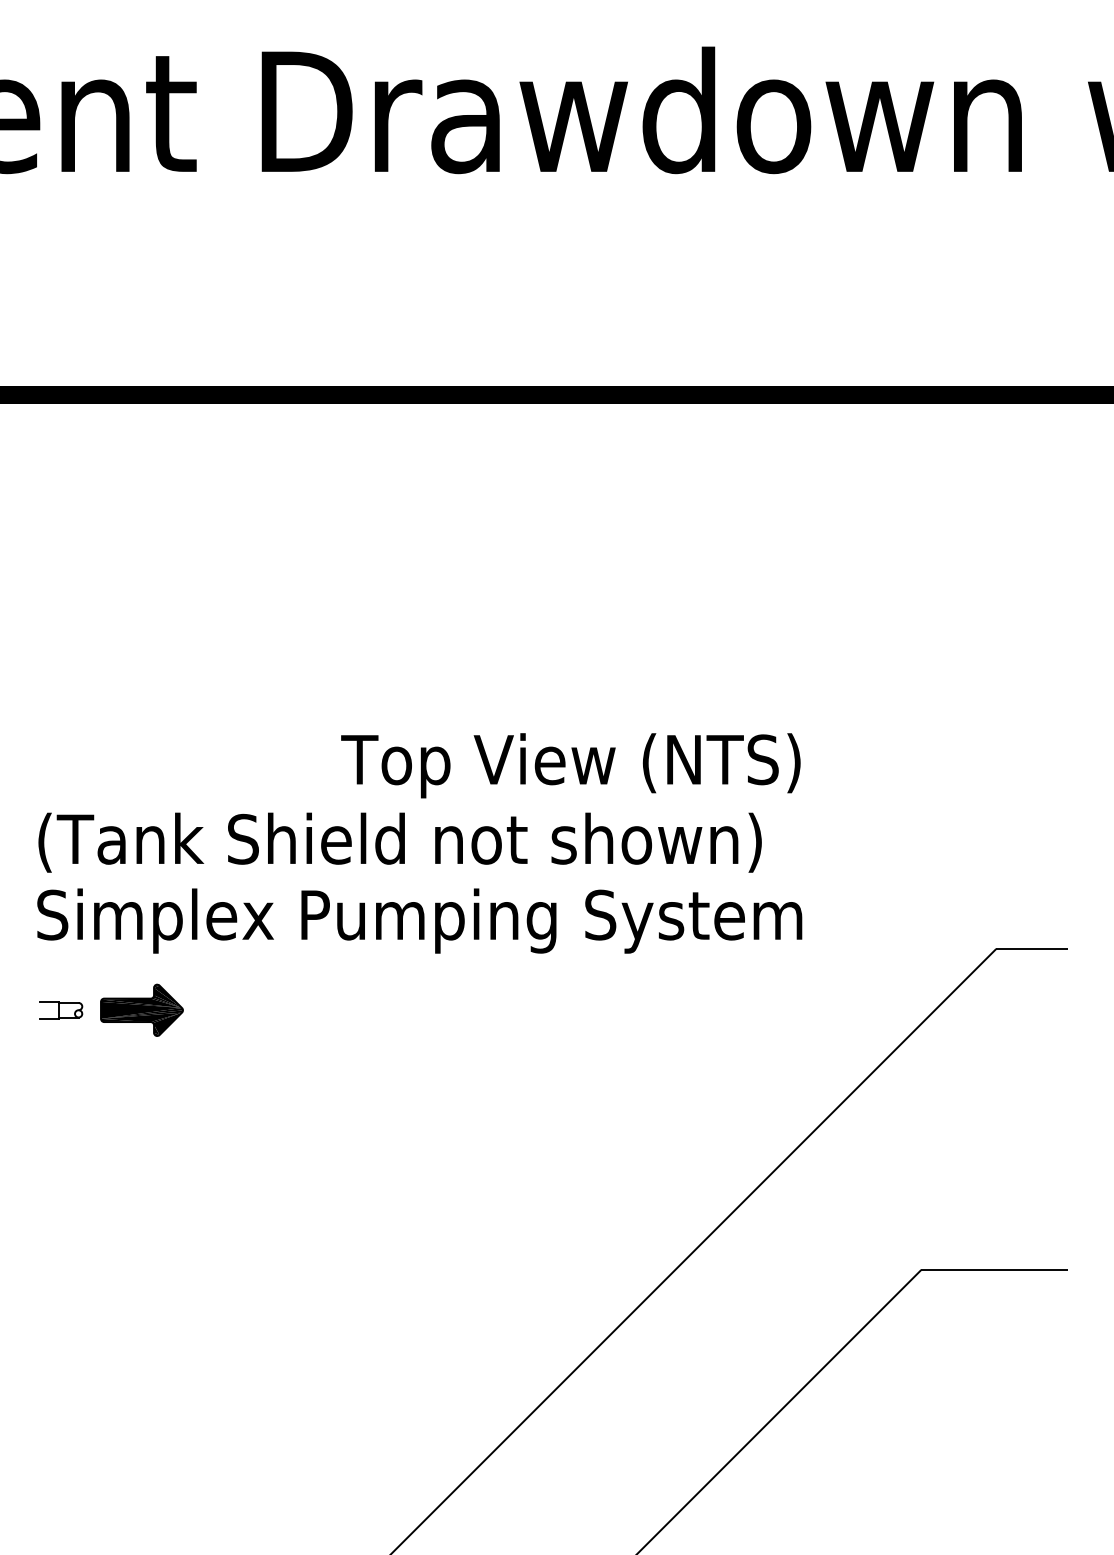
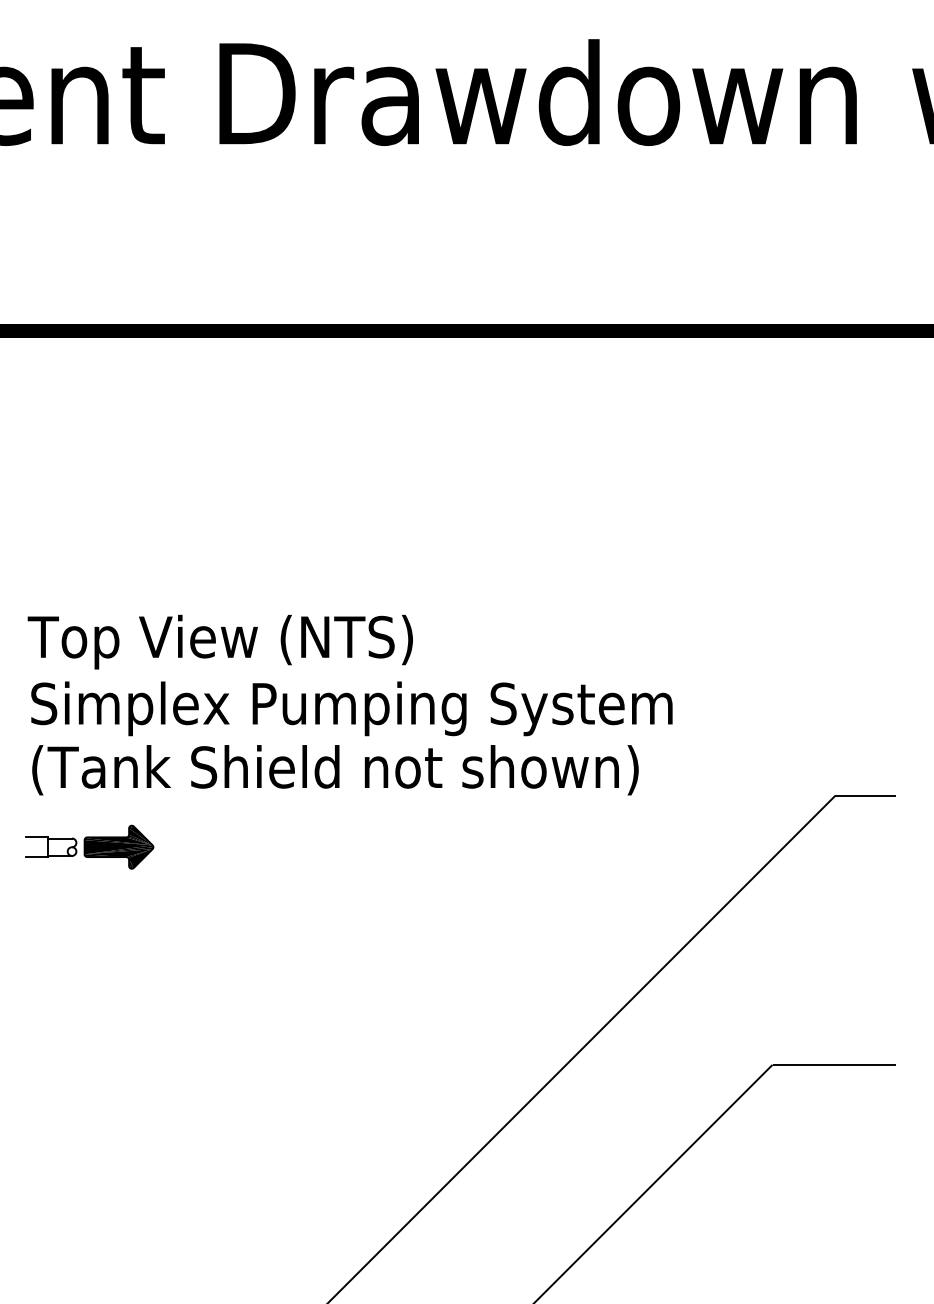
text: (570, 765) -> (220, 641), moved
text: (419, 844) -> (351, 708), (Tank Shield not shown) -> Simplex Pumping System
text: (419, 920) -> (351, 771), Simplex Pumping System -> (Tank Shield not shown)
part: (61, 1009) -> (51, 846), size x1.43

